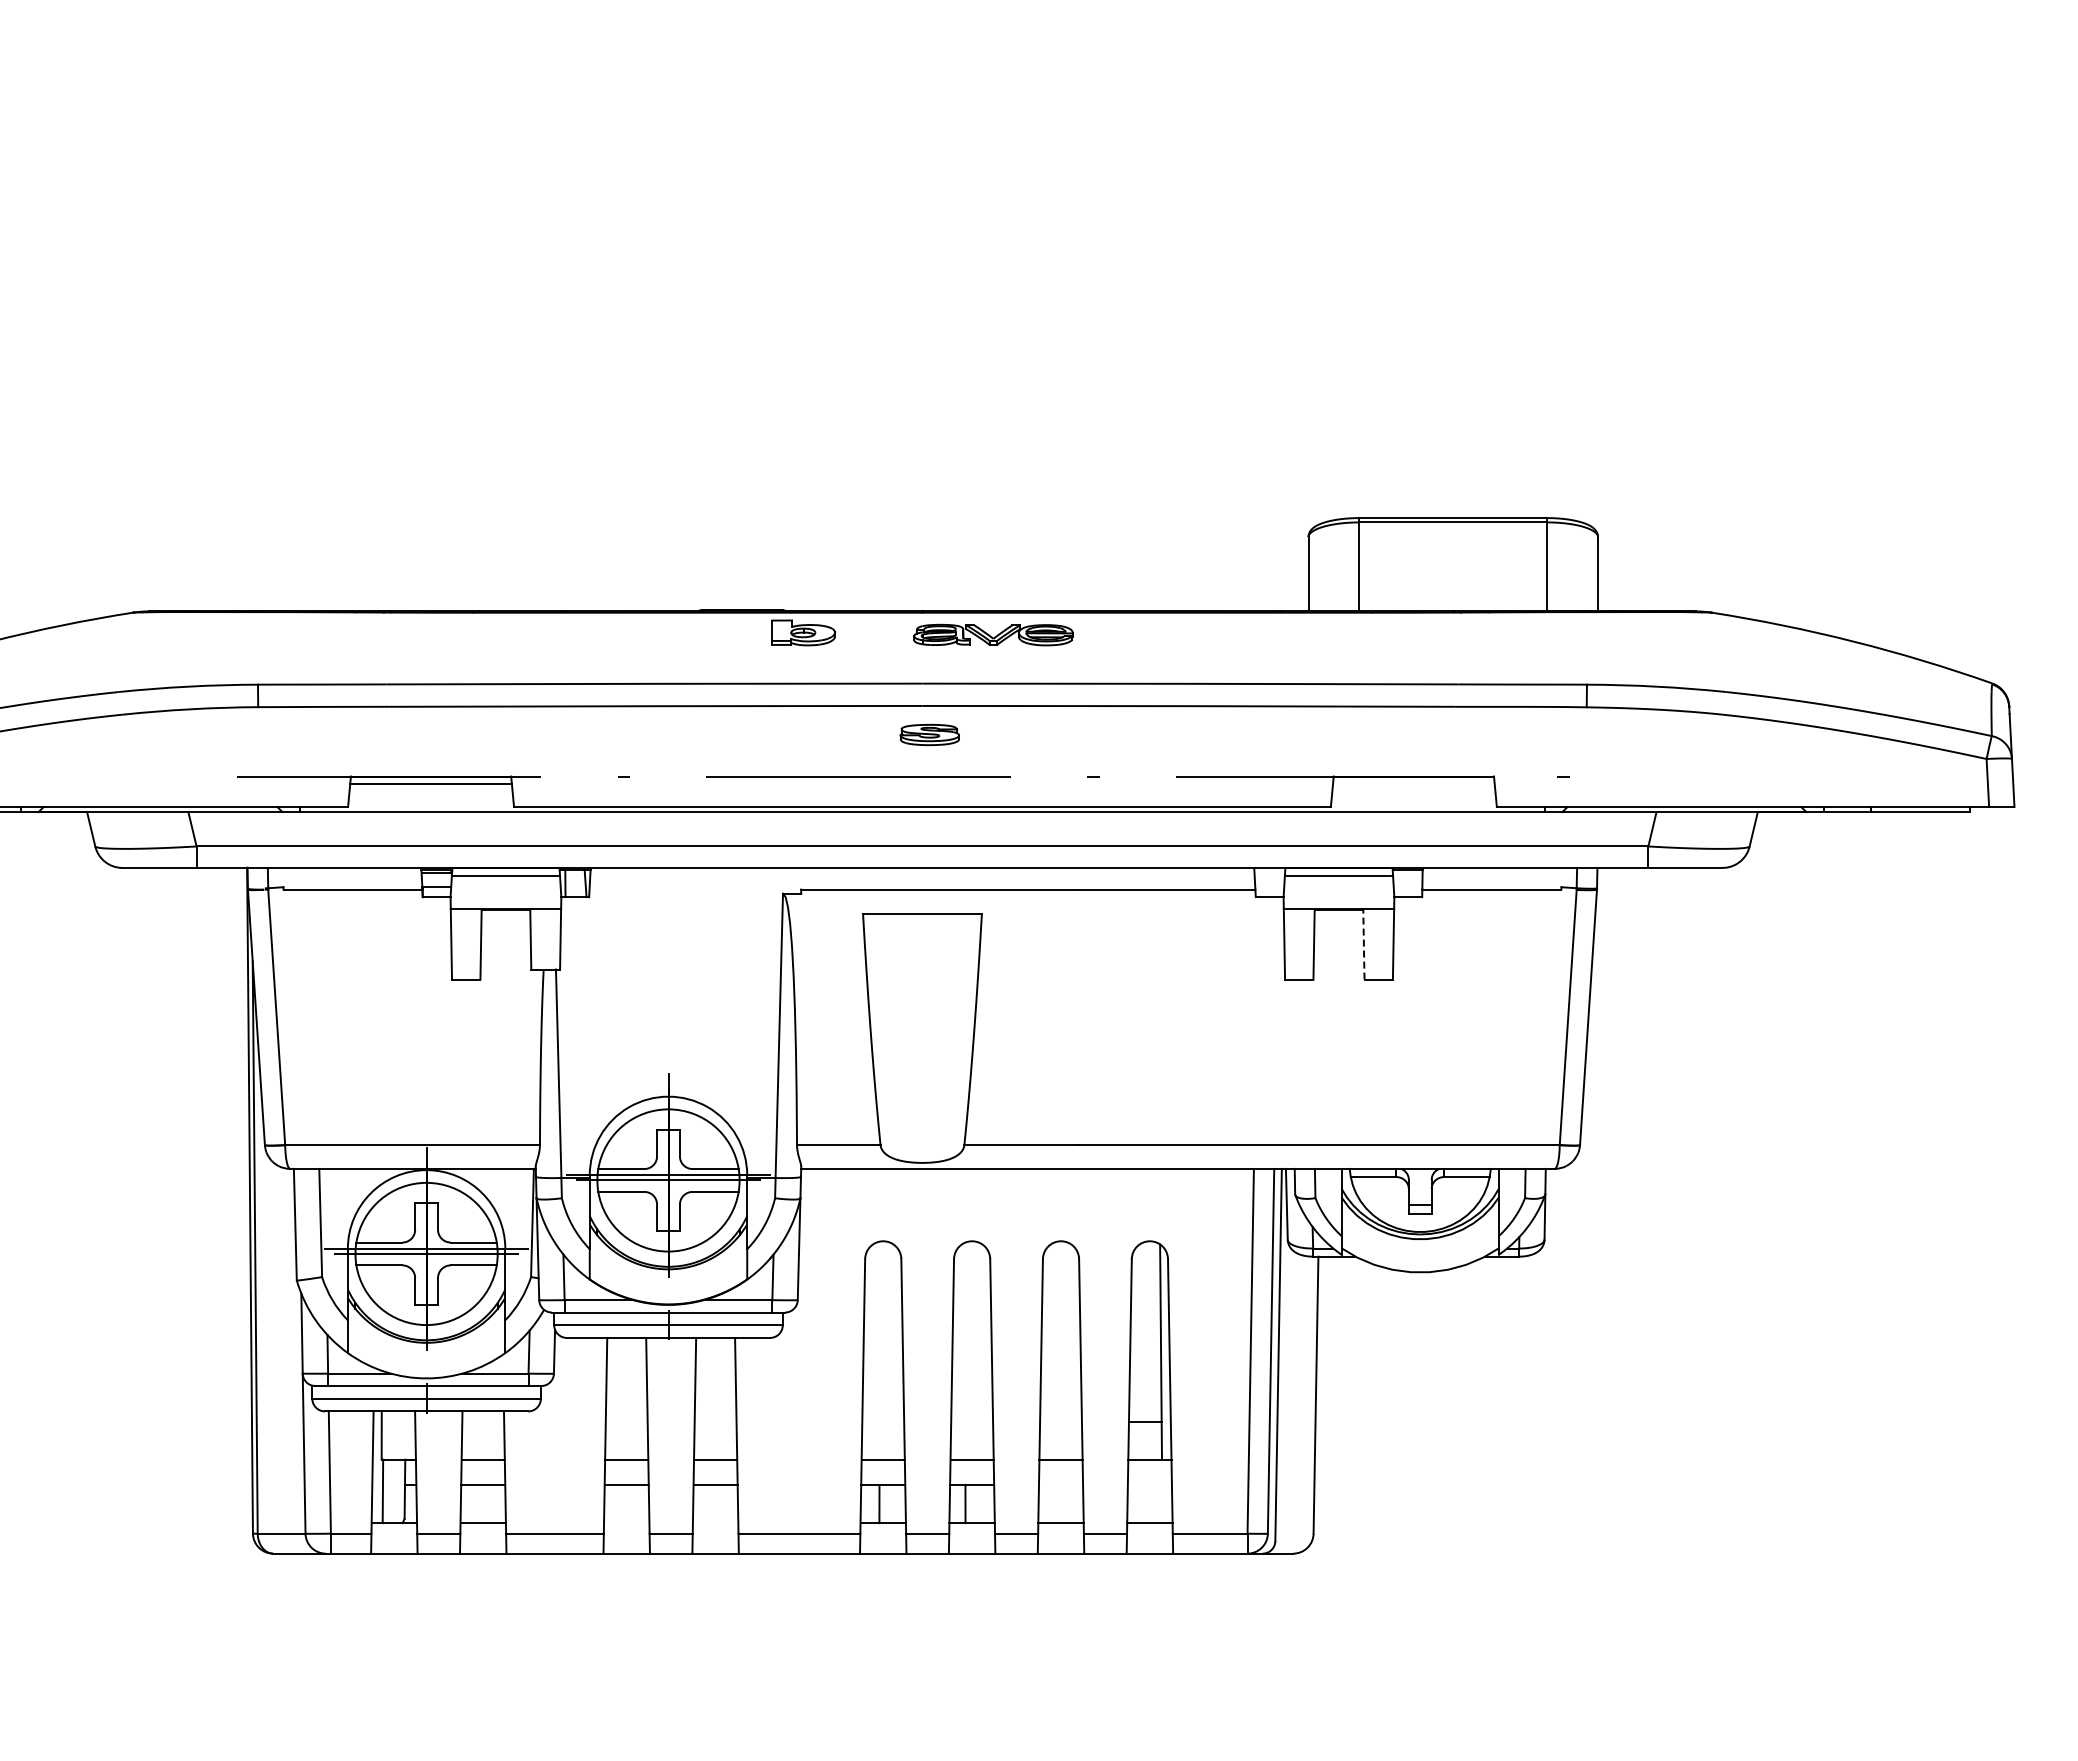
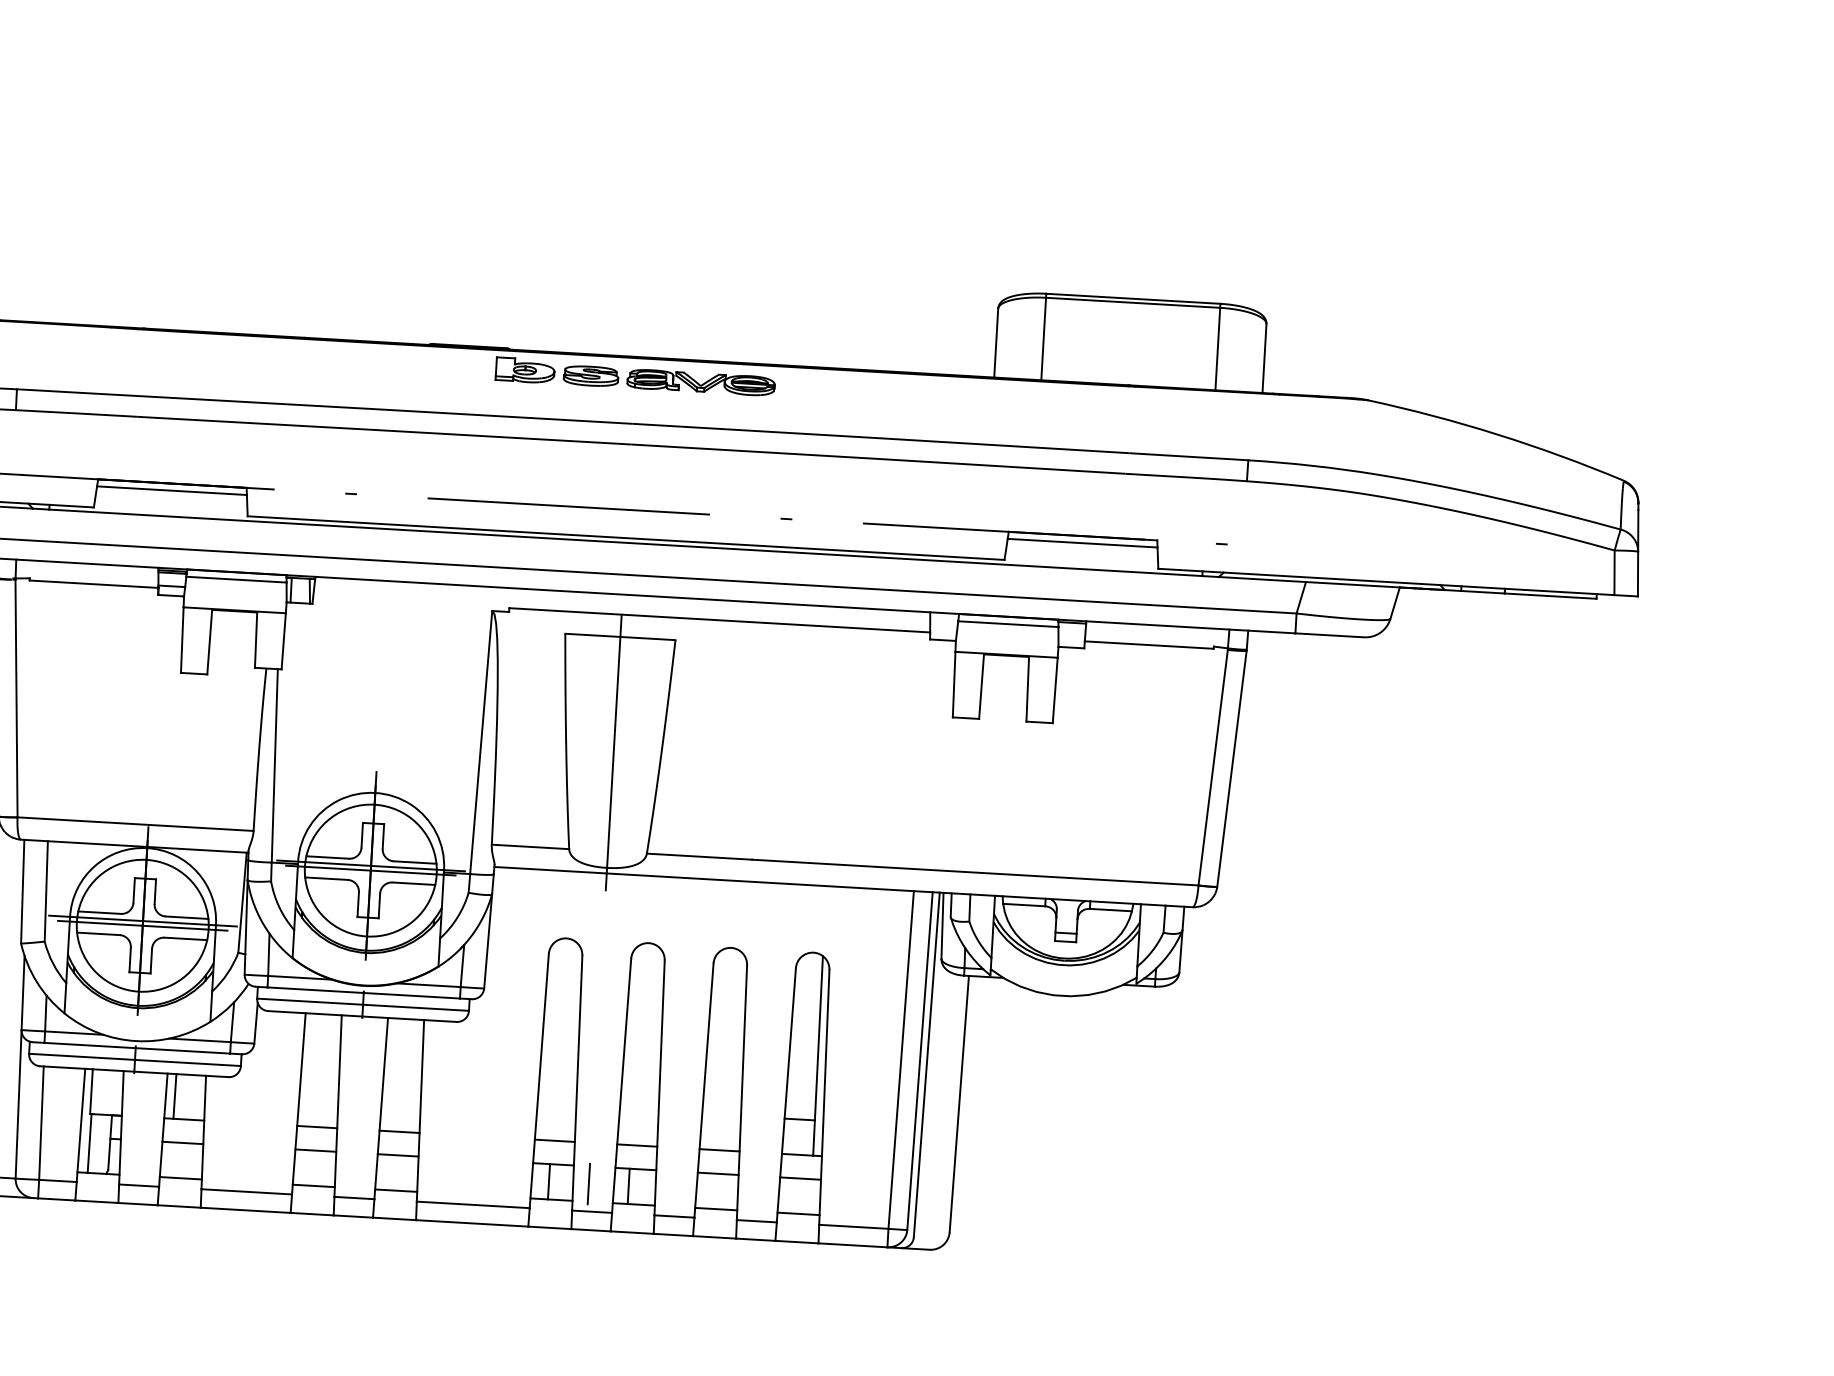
part: (929, 734) -> (590, 375), moved
line: (1413, 784) -> (1082, 543), added
line: (1363, 944) -> (1027, 689), dashed -> solid
line: (922, 1038) -> (613, 752), added
line: (471, 1435) -> (174, 1096), added
line: (1060, 1485) -> (717, 1174), added
line: (1149, 1485) -> (800, 1178), added
line: (922, 1504) -> (588, 1184), added
line: (626, 1523) -> (313, 1186), added
line: (715, 1523) -> (396, 1190), added

